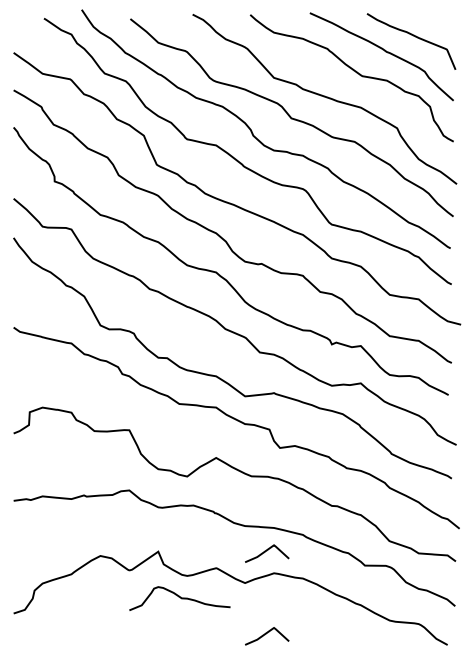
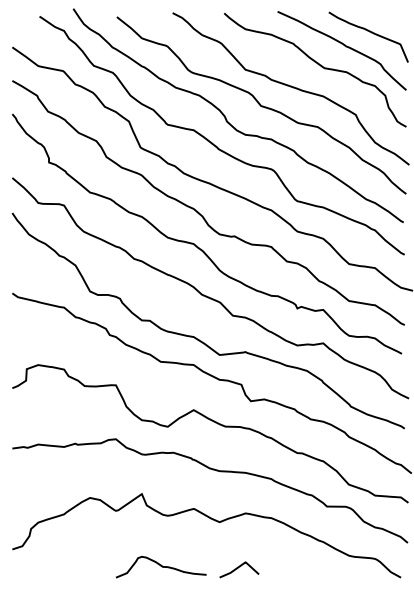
curve: (266, 552) -> (238, 494), removed
curve: (180, 597) -> (161, 566), moved

